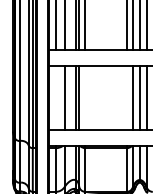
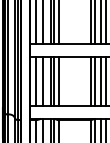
line: (55, 97) -> (35, 81), added
line: (85, 97) -> (58, 81), added
line: (126, 97) -> (90, 81), added

